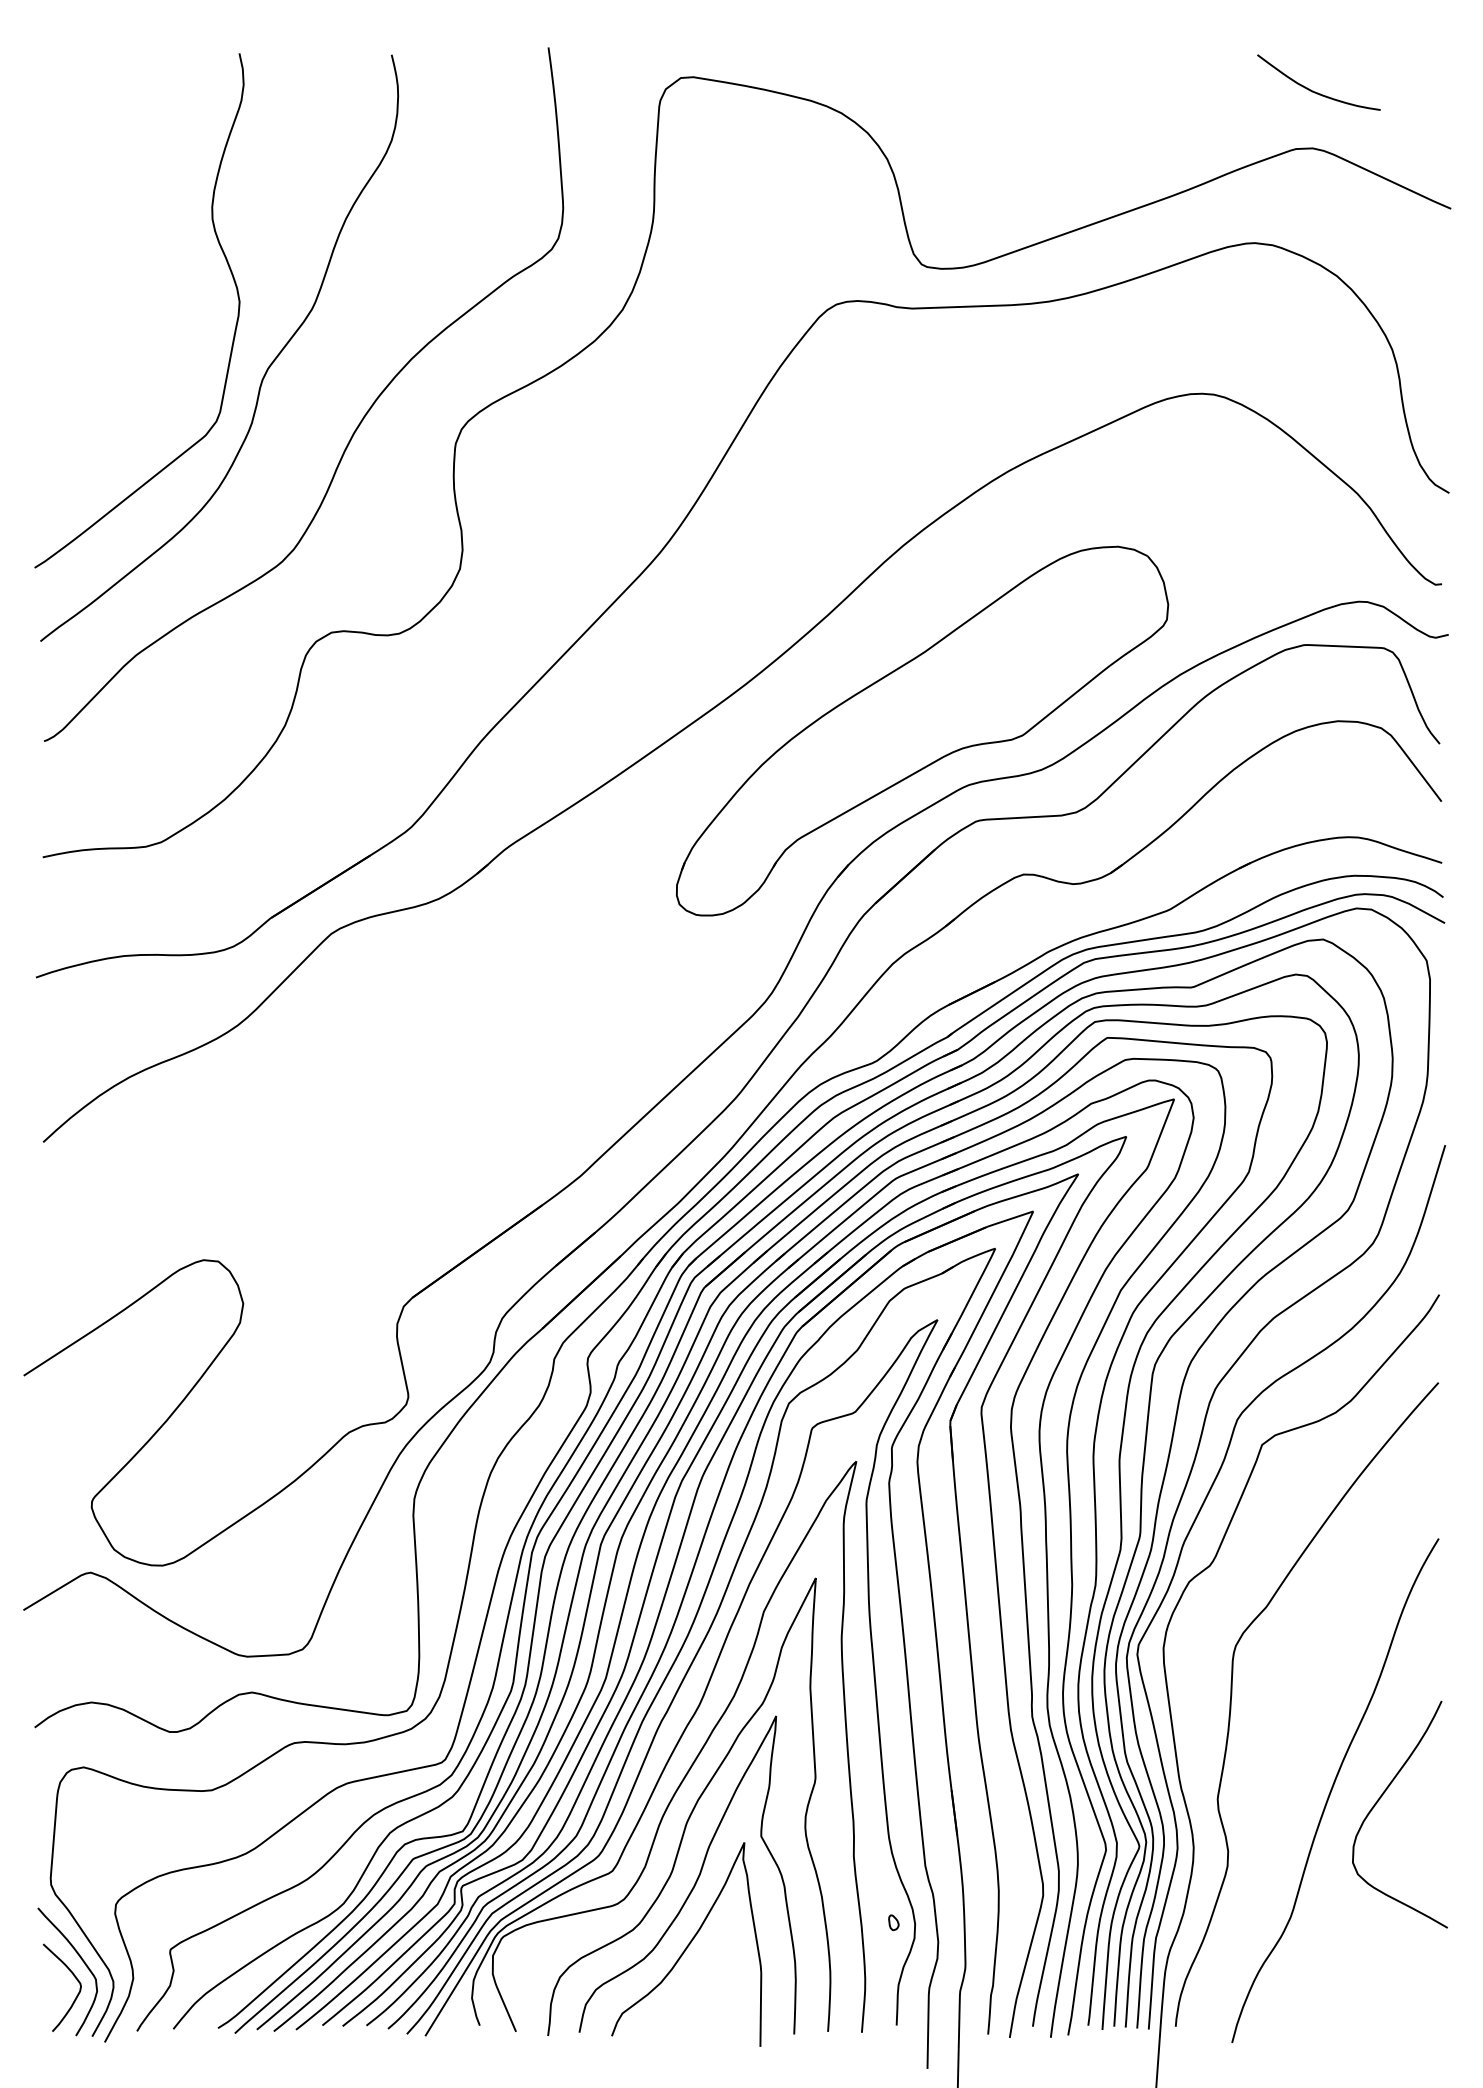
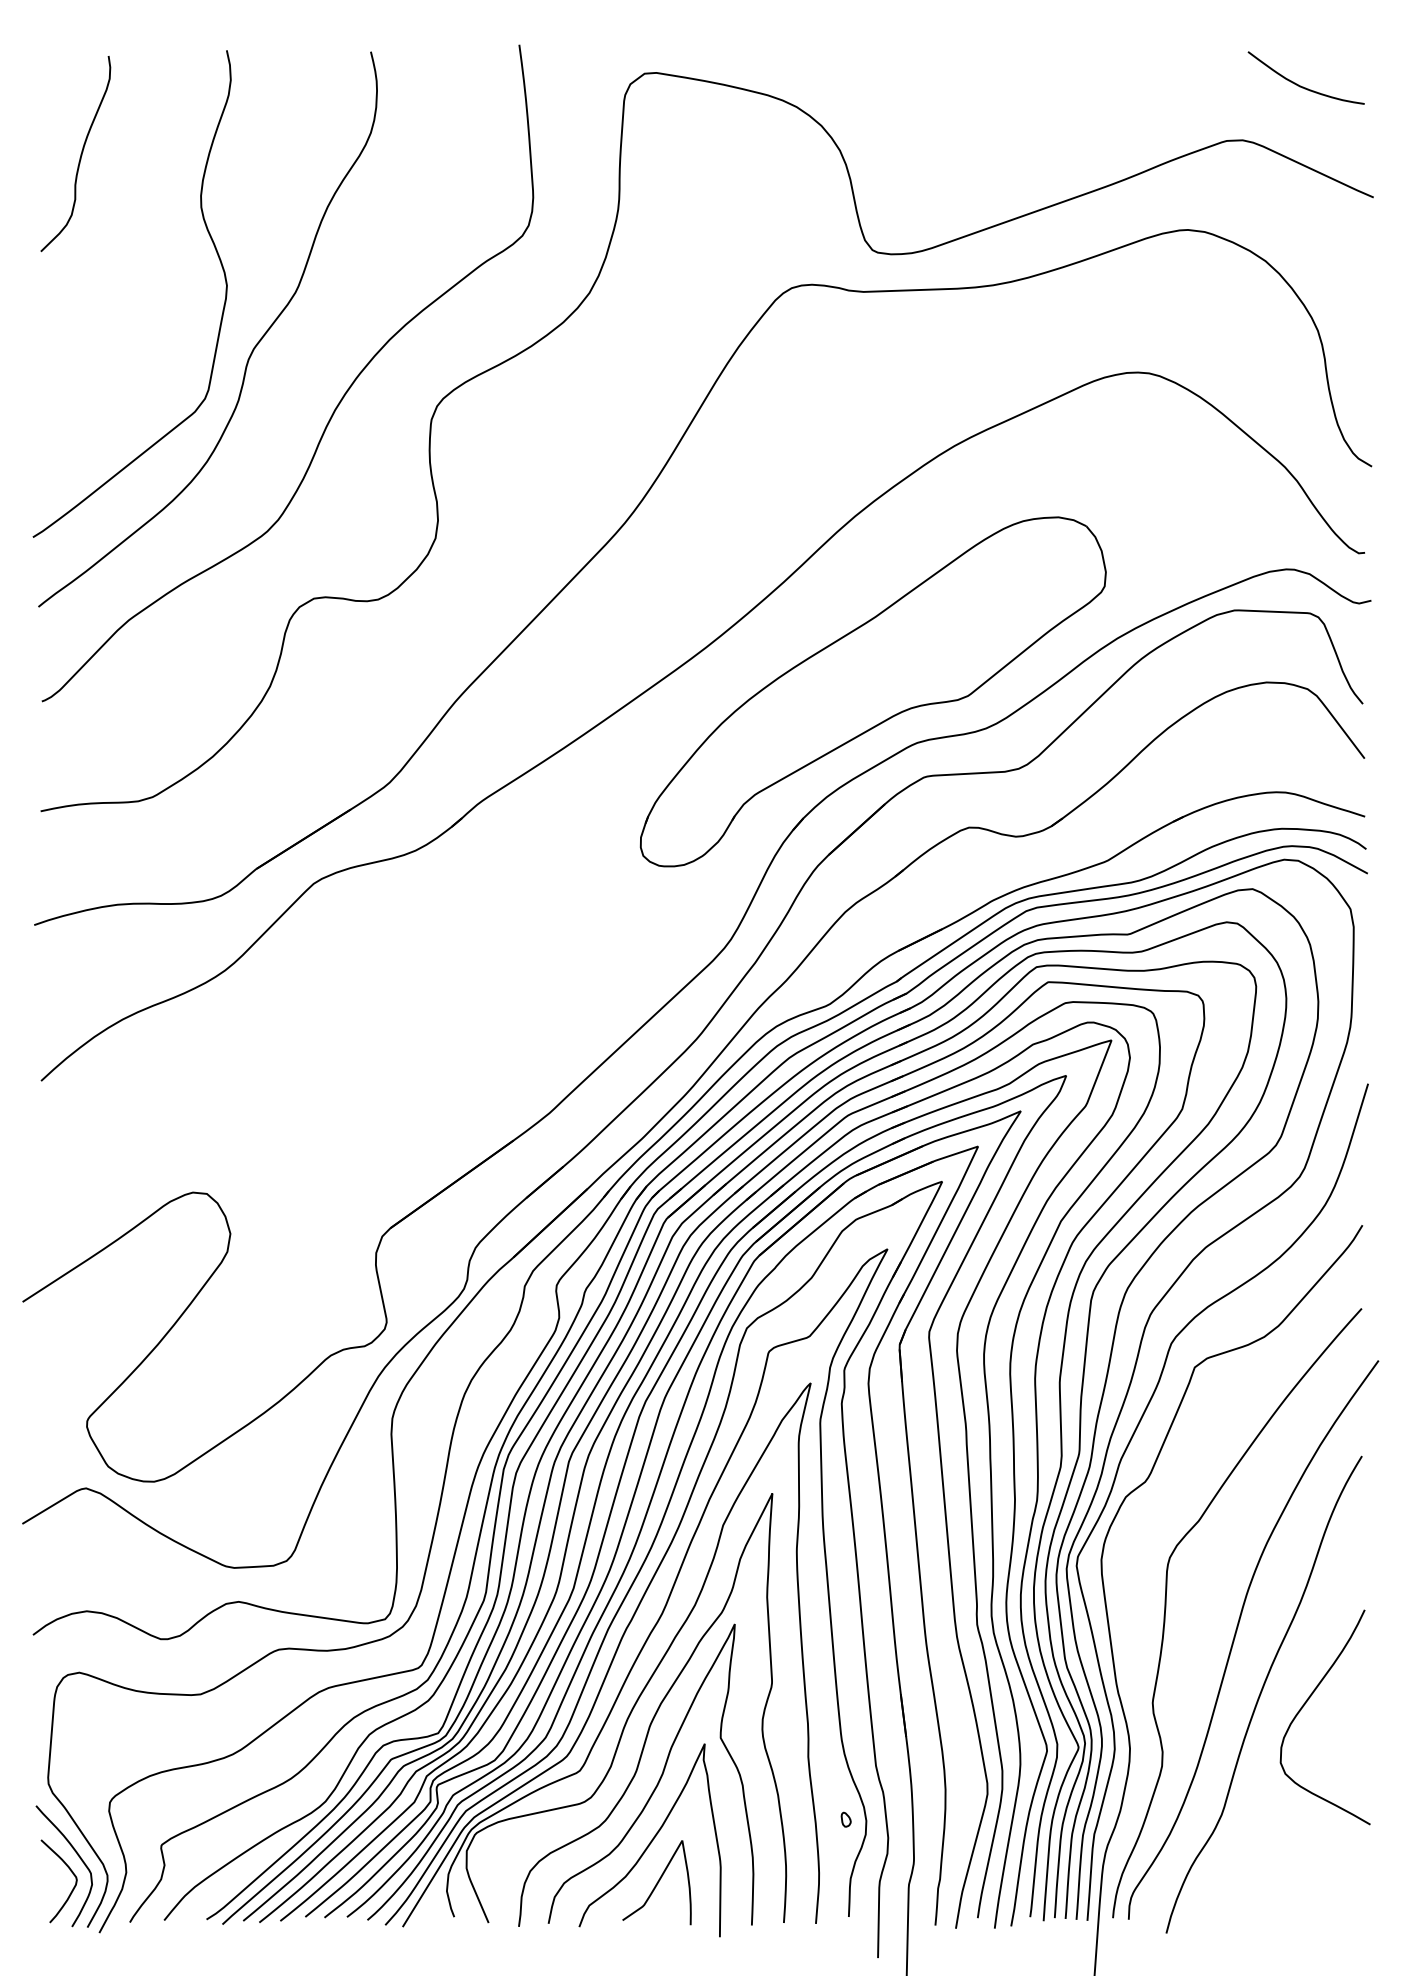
curve: (1313, 90) -> (1301, 85), moved
curve: (84, 164) -> (80, 155), added
curve: (1305, 1729) -> (1235, 1636), added
curve: (693, 1989) -> (656, 1882), added

